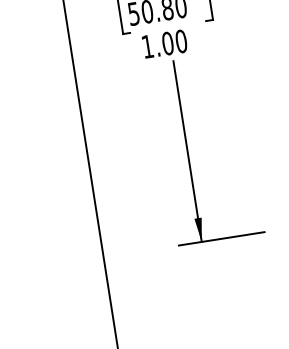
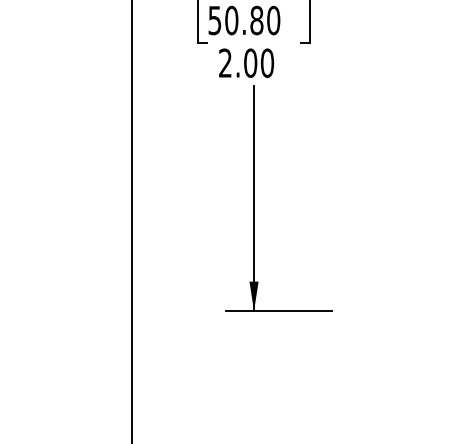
text: (147, 46) -> (225, 62), 1.00 -> 2.00

